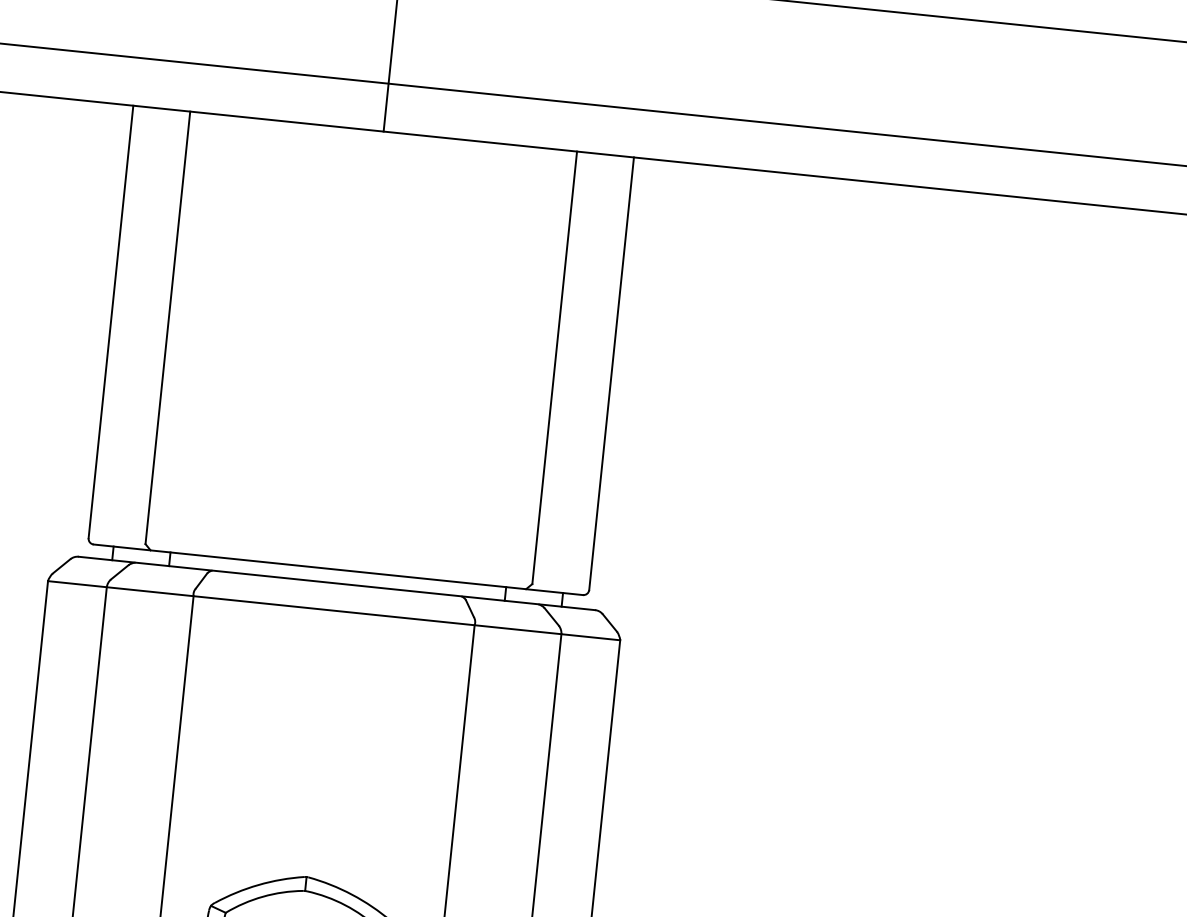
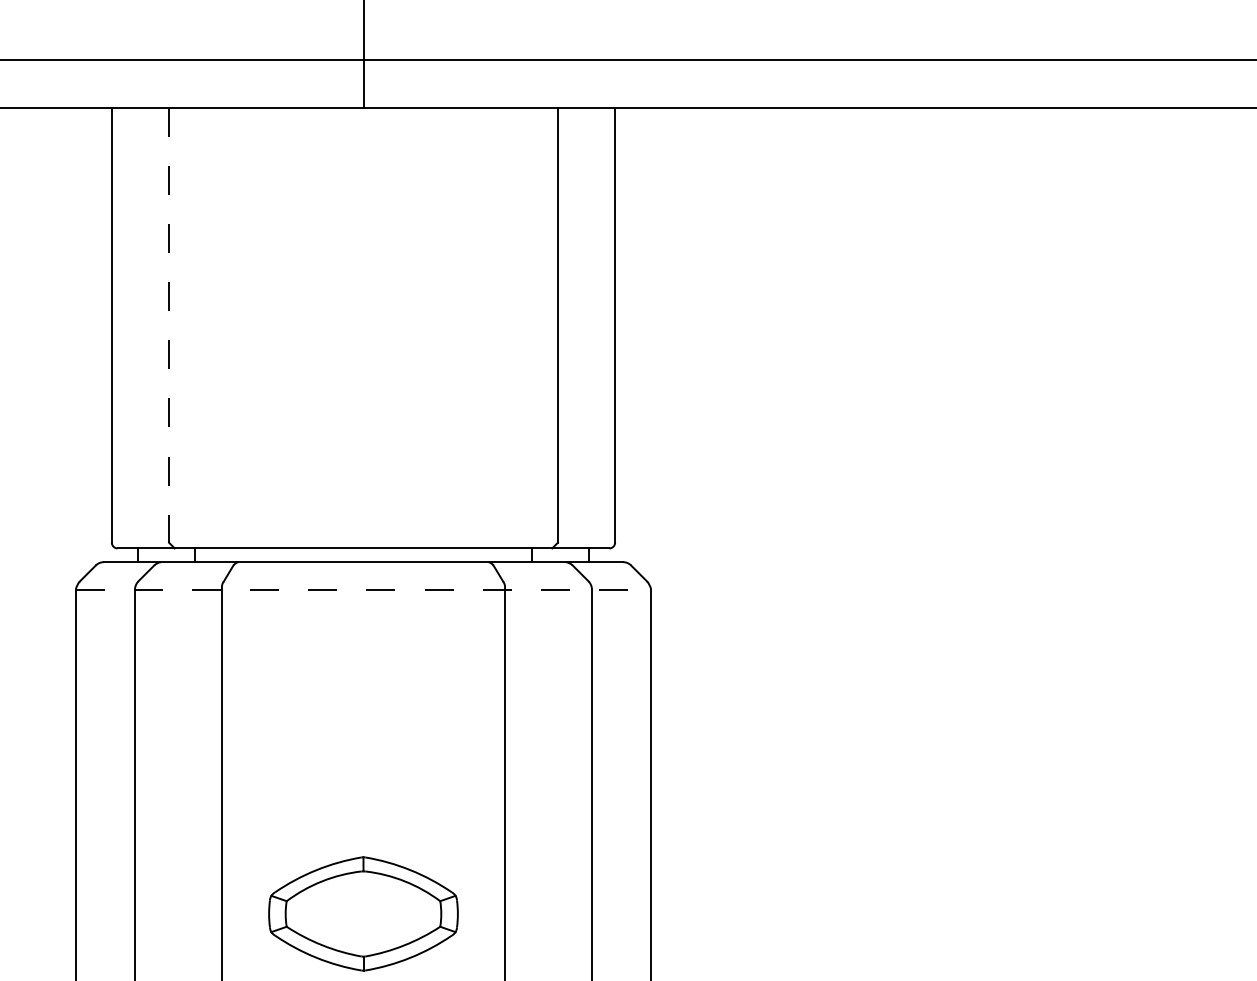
line: (168, 328) -> (169, 325), solid -> dashed
line: (334, 610) -> (363, 589), solid -> dashed

